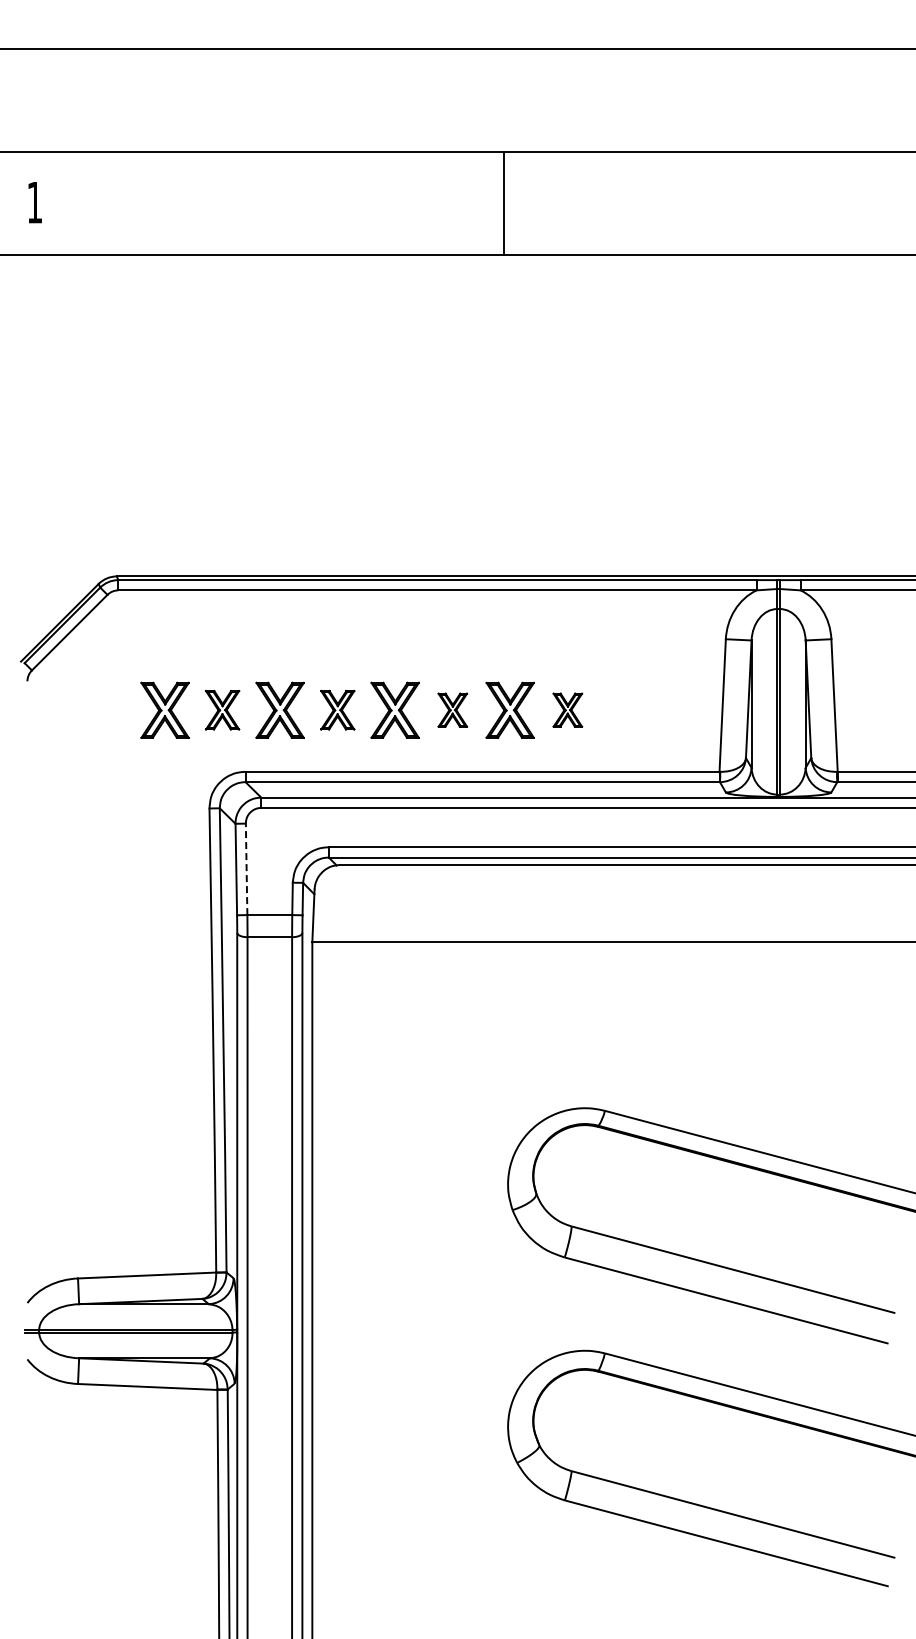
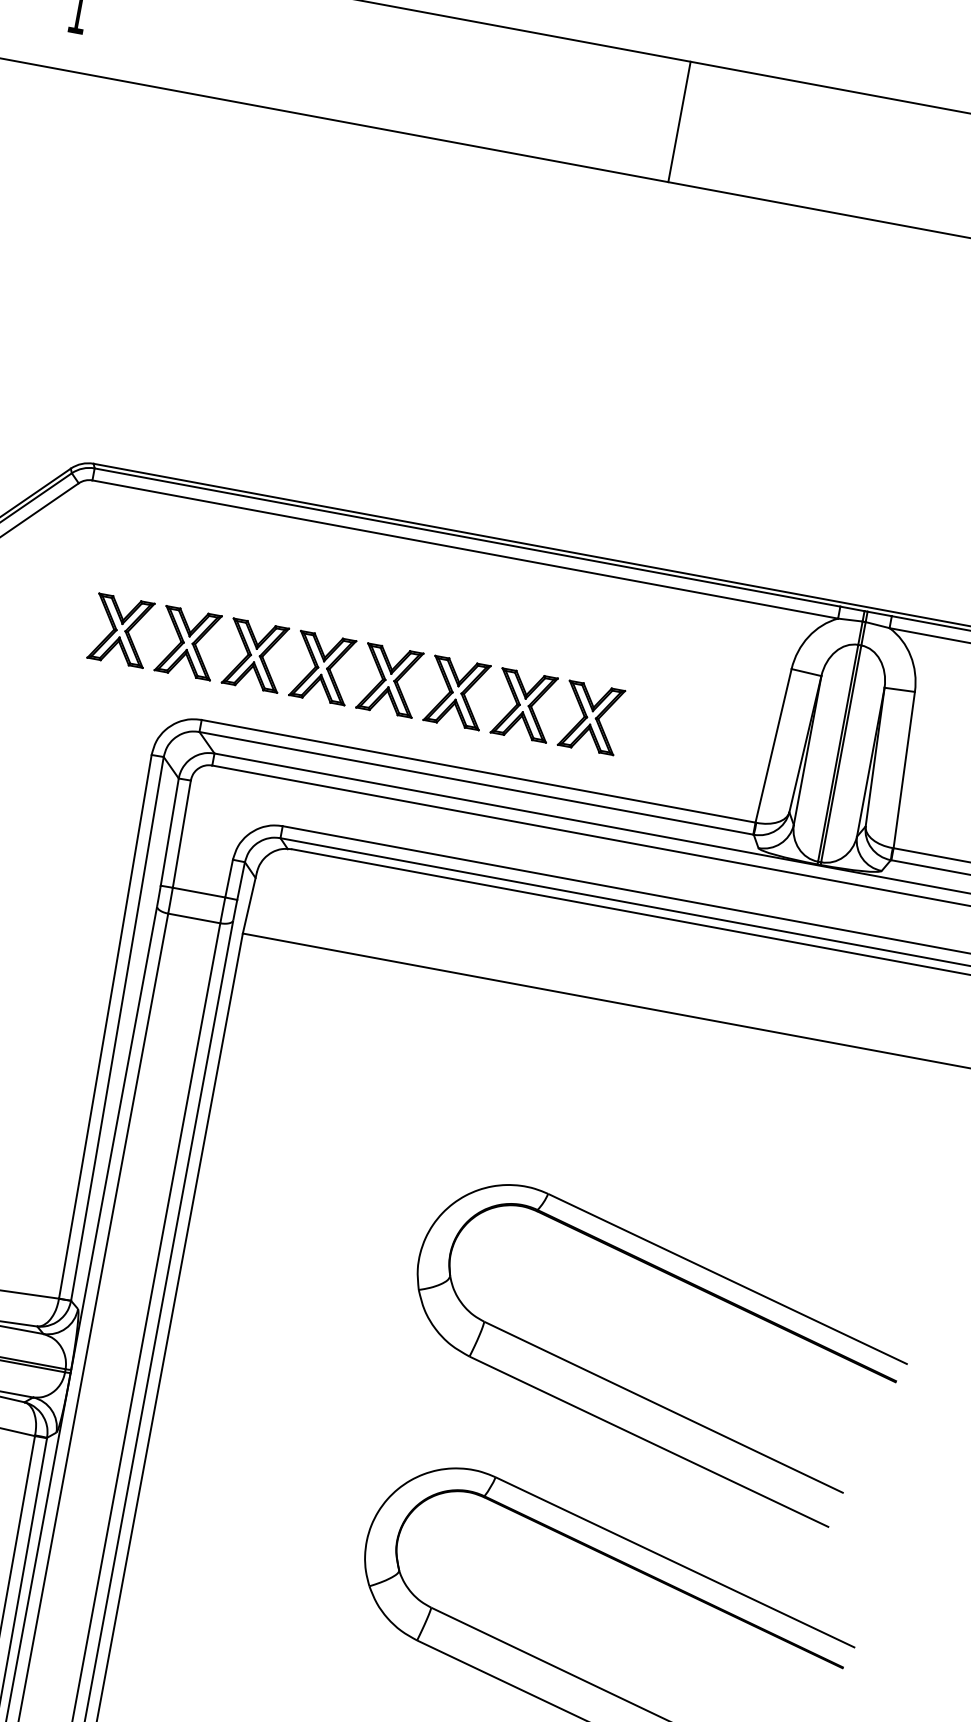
line: (504, 203) -> (679, 121), moved
part: (222, 709) -> (188, 642), size x1.43
part: (337, 709) -> (322, 667), size x1.43
part: (452, 709) -> (457, 691), size x1.67
part: (567, 709) -> (591, 716), size x1.67
line: (246, 869) -> (181, 834), dashed -> solid

